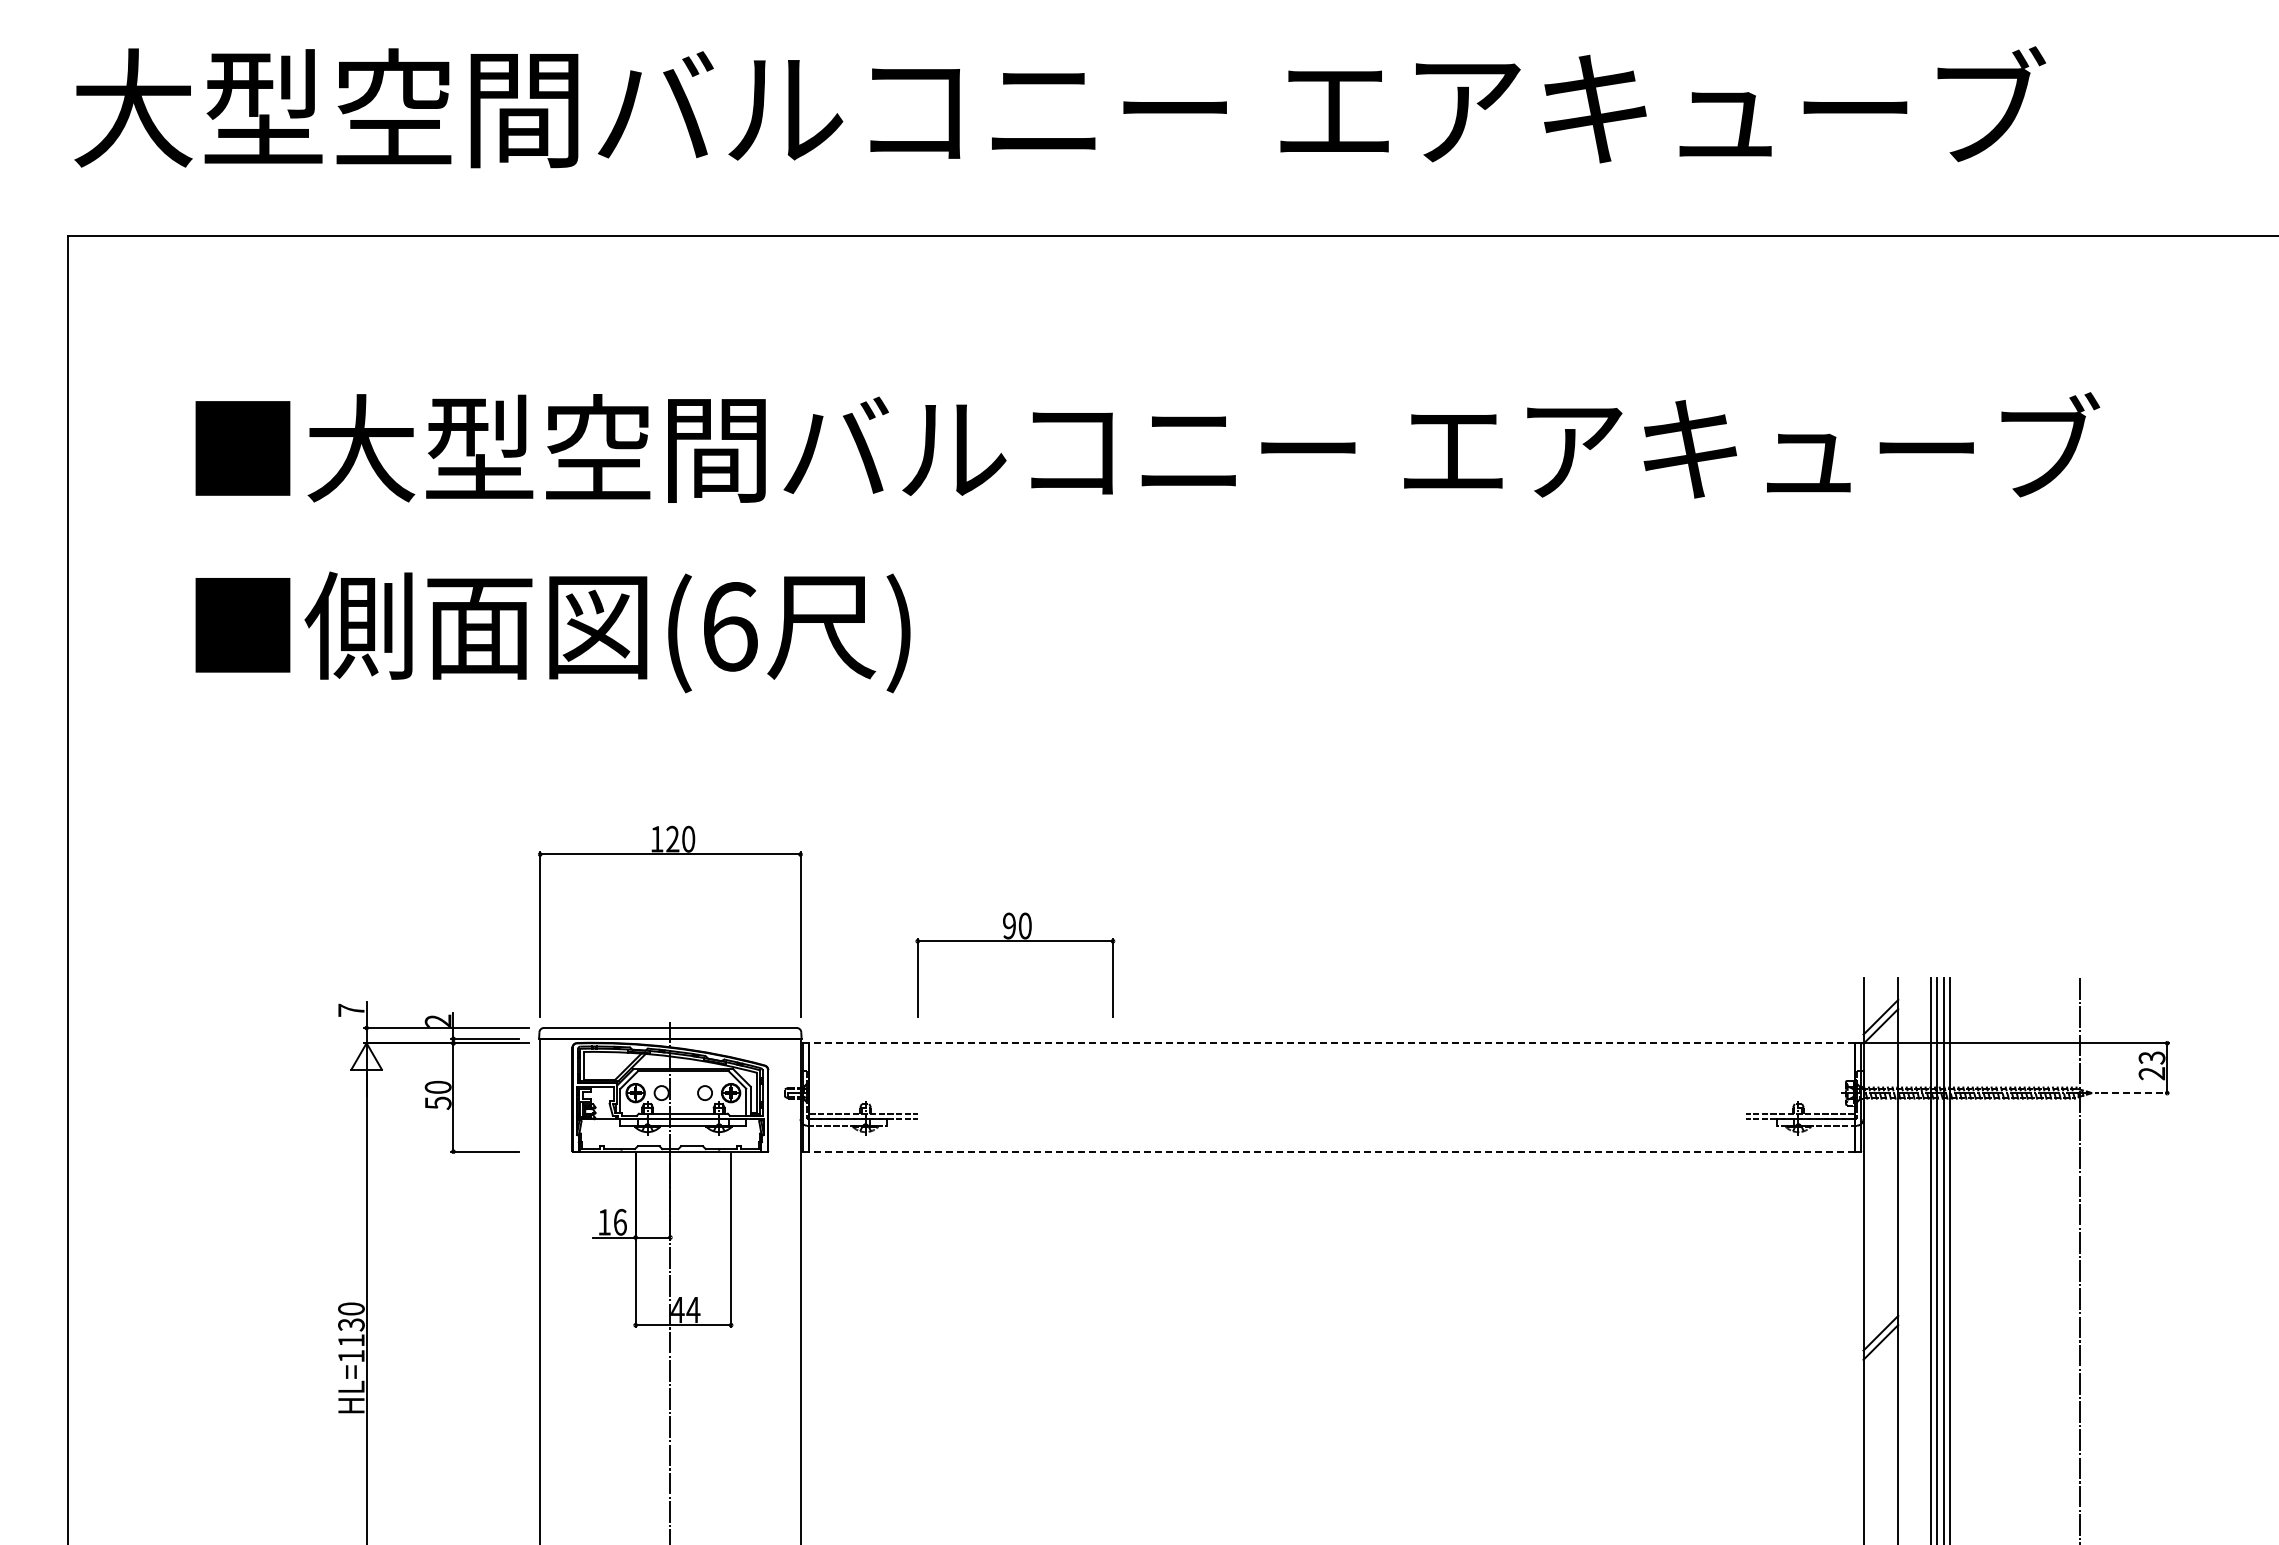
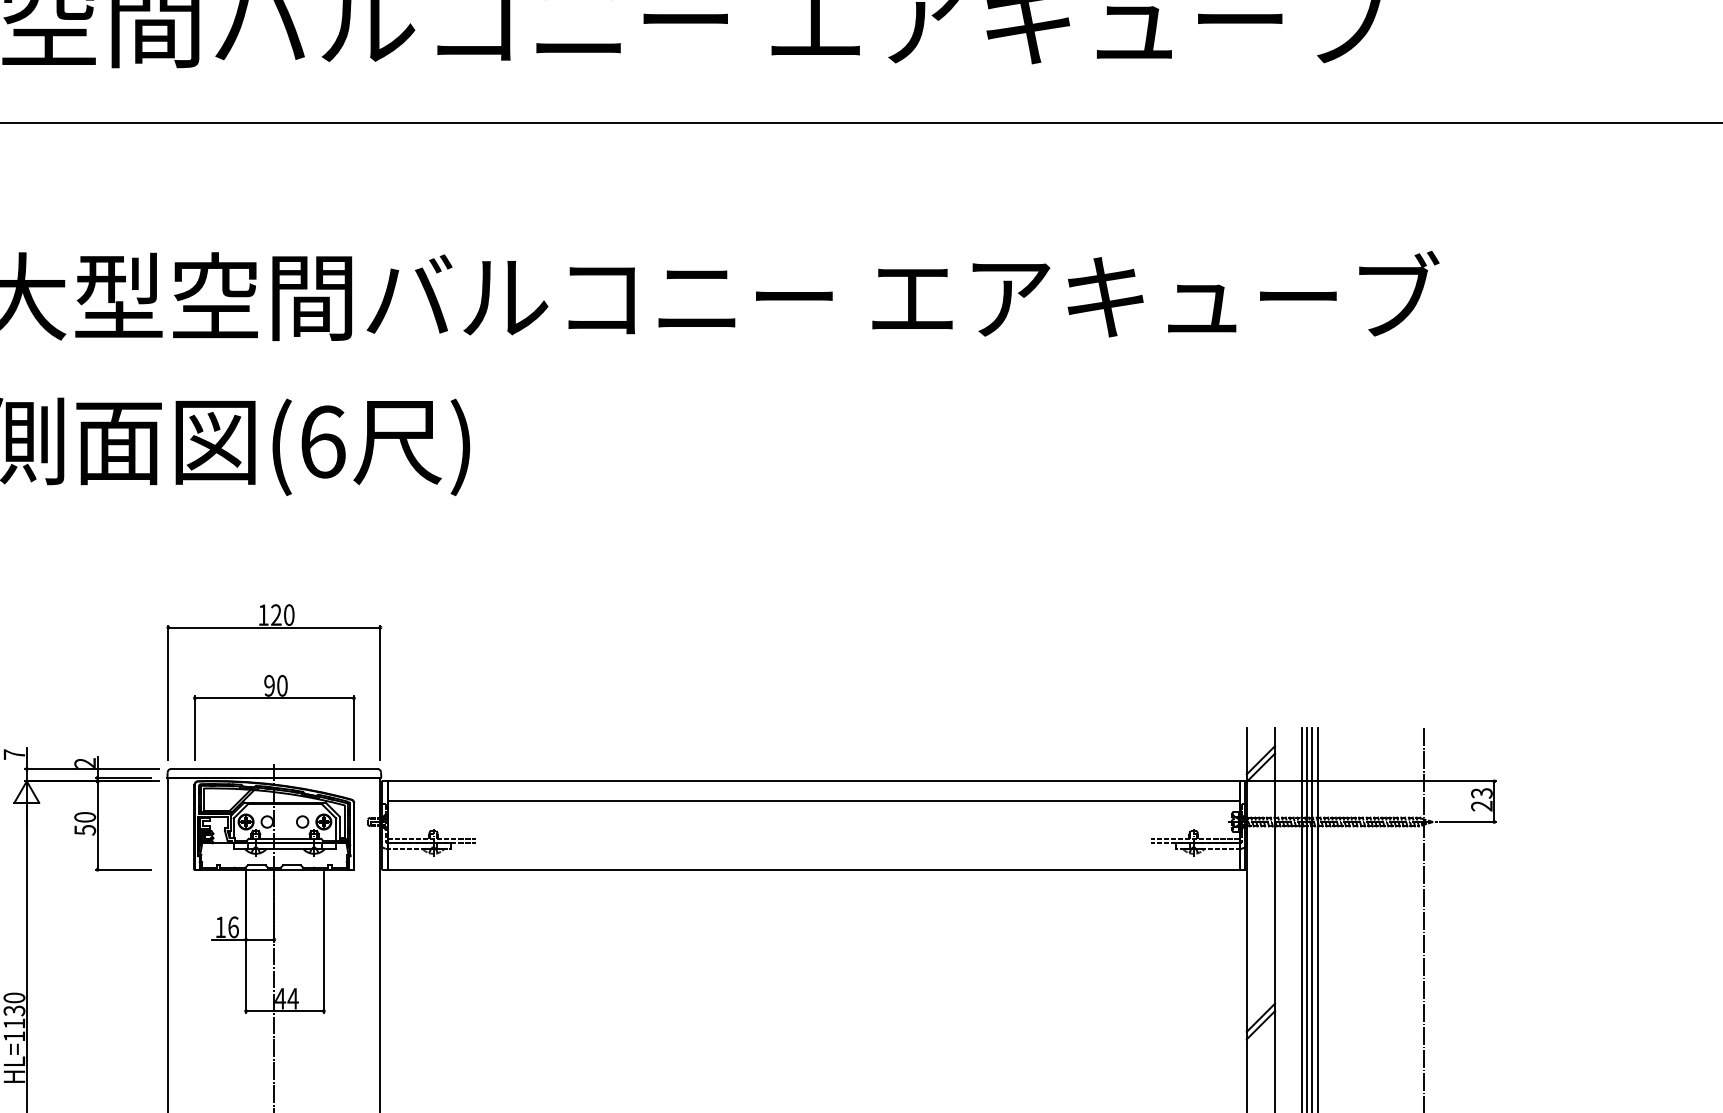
part: (1015, 941) -> (274, 698), moved
line: (1332, 1043) -> (814, 781), dashed -> solid
line: (1331, 1066) -> (813, 800), added
line: (2135, 1093) -> (1468, 822), dashed -> solid
line: (1332, 1151) -> (814, 869), dashed -> solid

